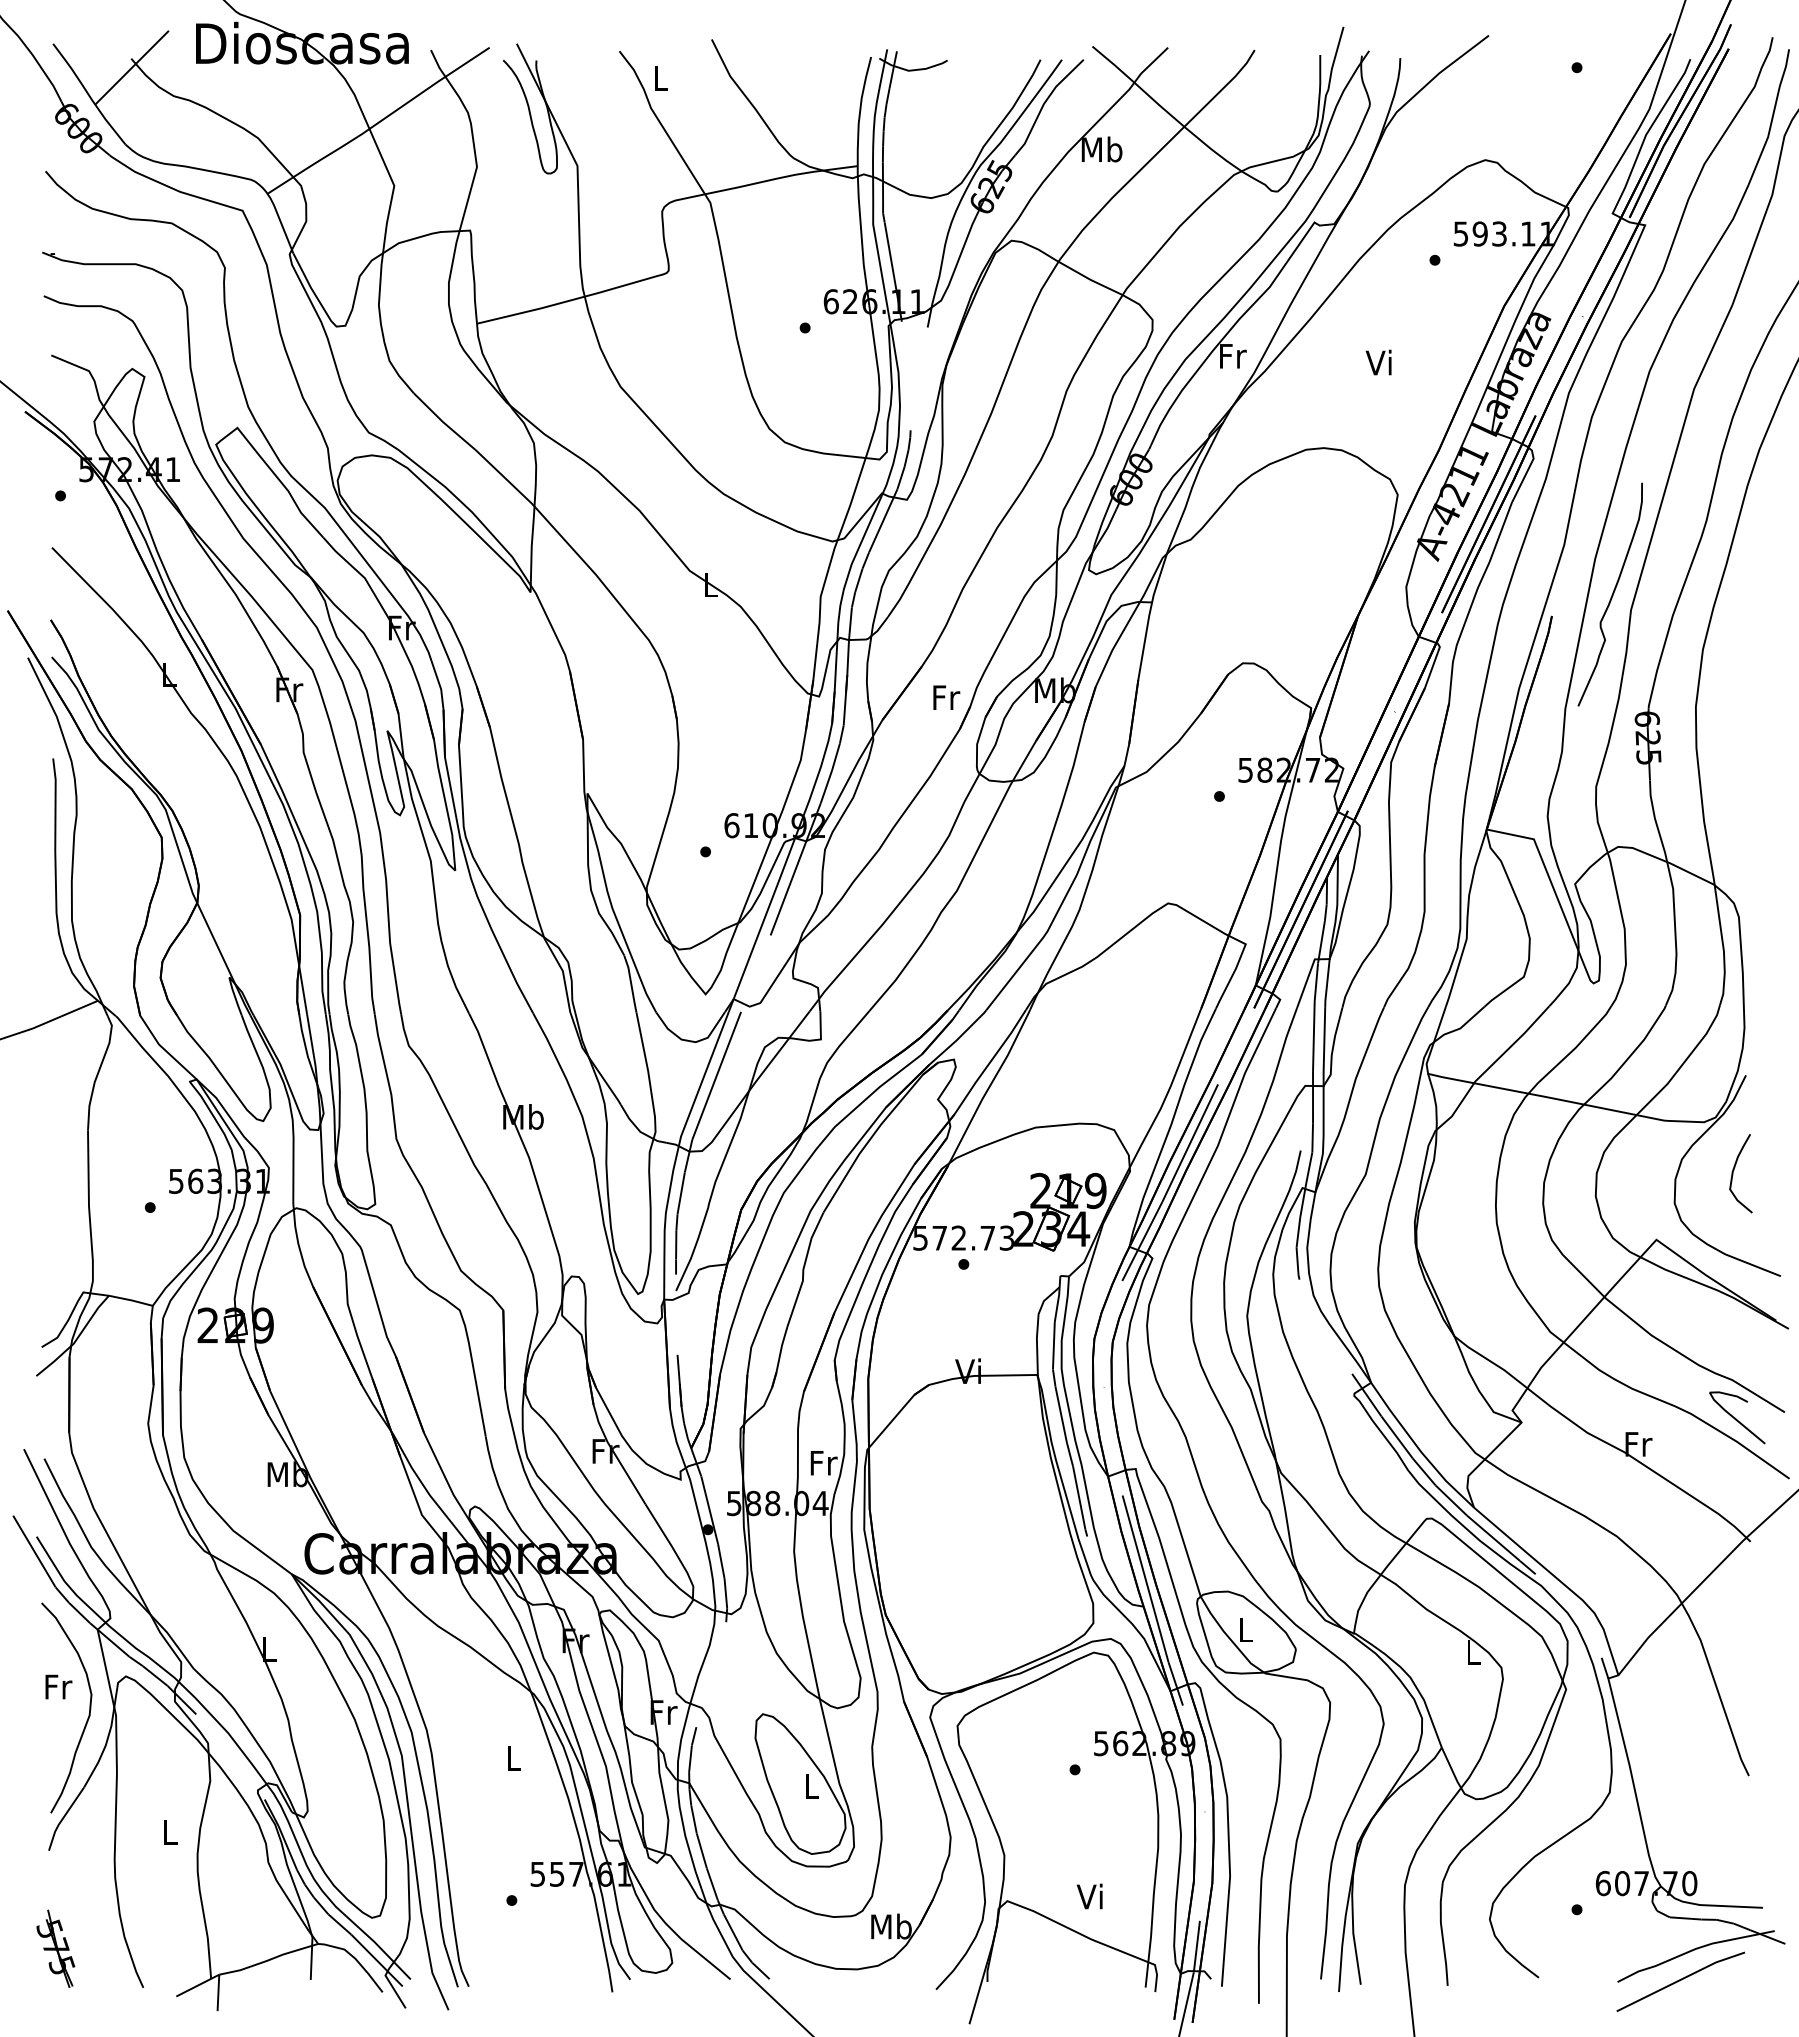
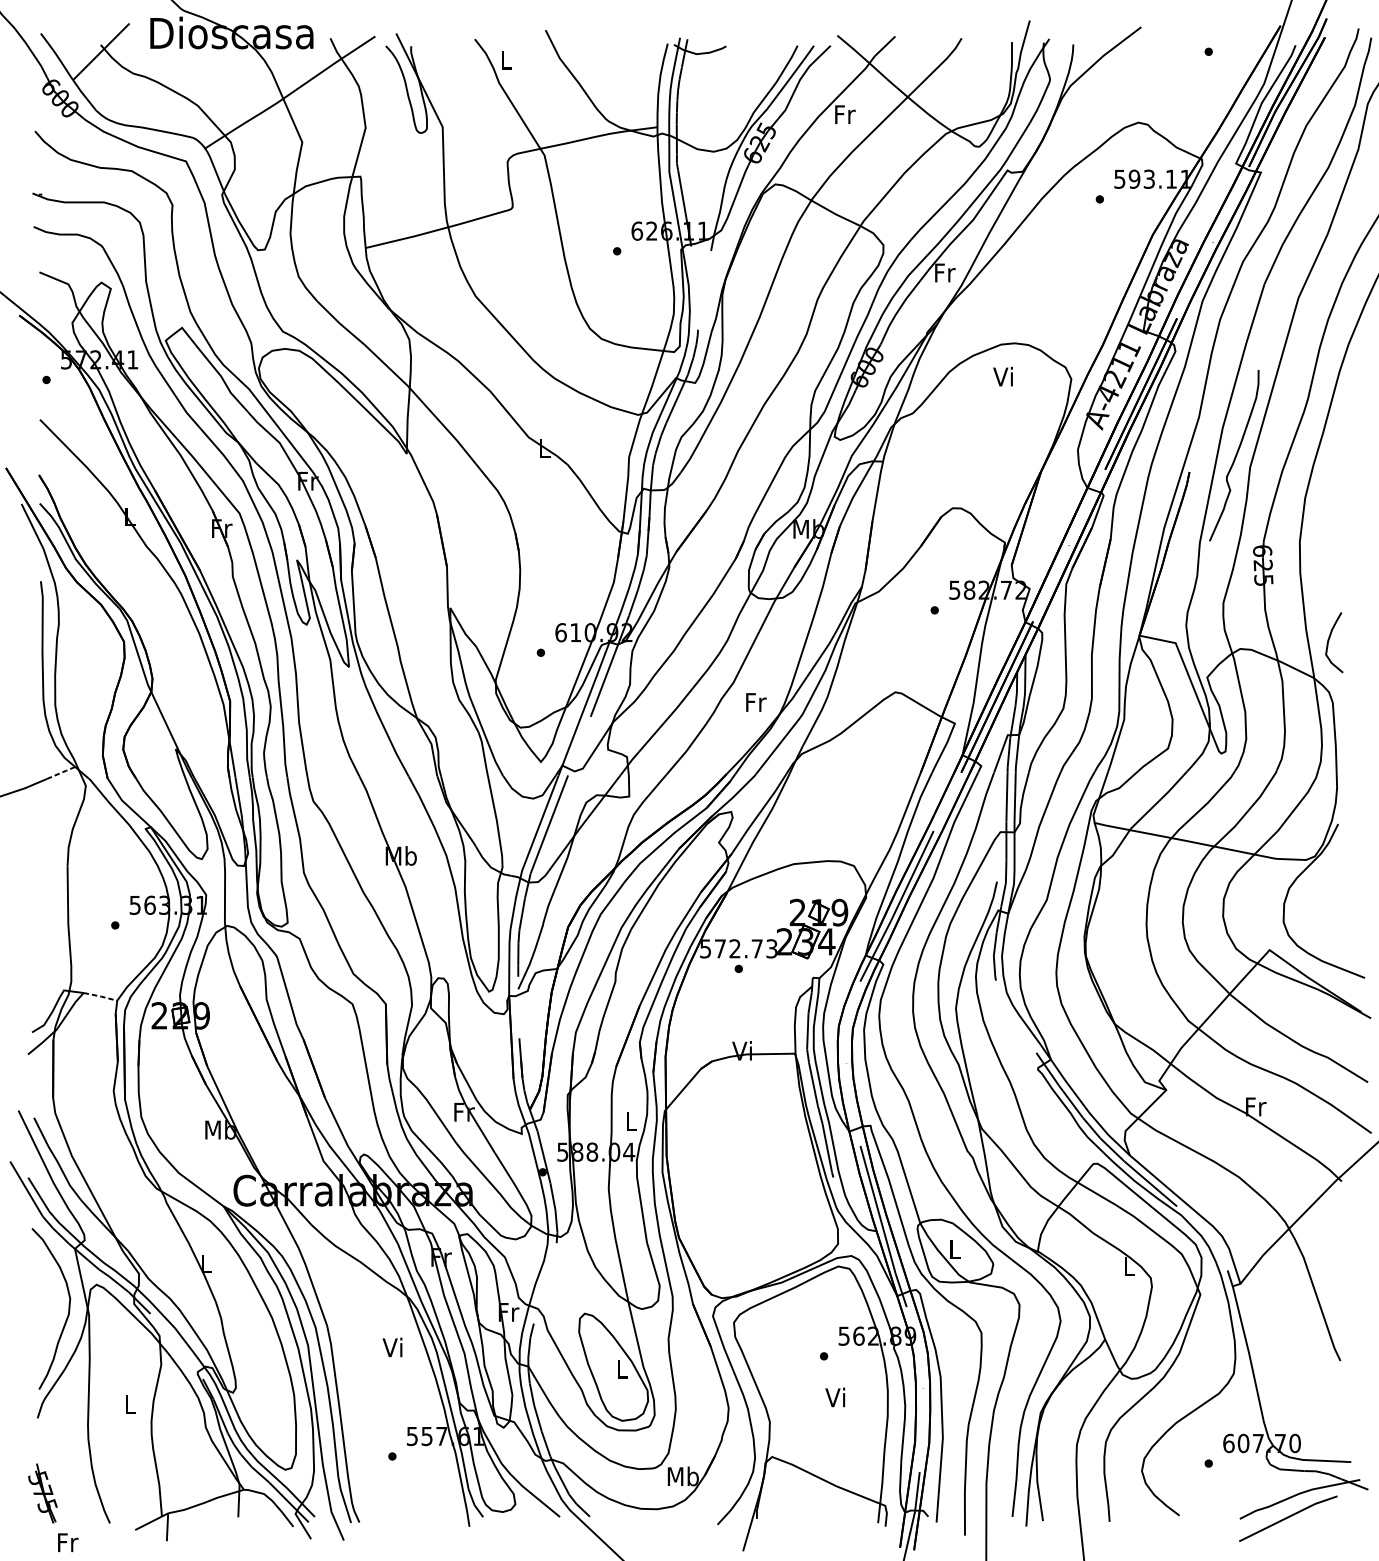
text: (1101, 149) -> (844, 114), Mb -> Fr
text: (1378, 362) -> (1002, 376), moved
text: (946, 697) -> (756, 702), moved
line: (80, 1008) -> (61, 772), solid -> dashed
curve: (1734, 1170) -> (1329, 640), moved
line: (132, 1300) -> (101, 996), solid -> dashed
curve: (1736, 1418) -> (1330, 1087), removed
text: (823, 1463) -> (631, 1121), Fr -> L
text: (58, 1686) -> (67, 1542), moved
text: (511, 1757) -> (392, 1346), L -> Vi
text: (1089, 1896) -> (835, 1397), moved

